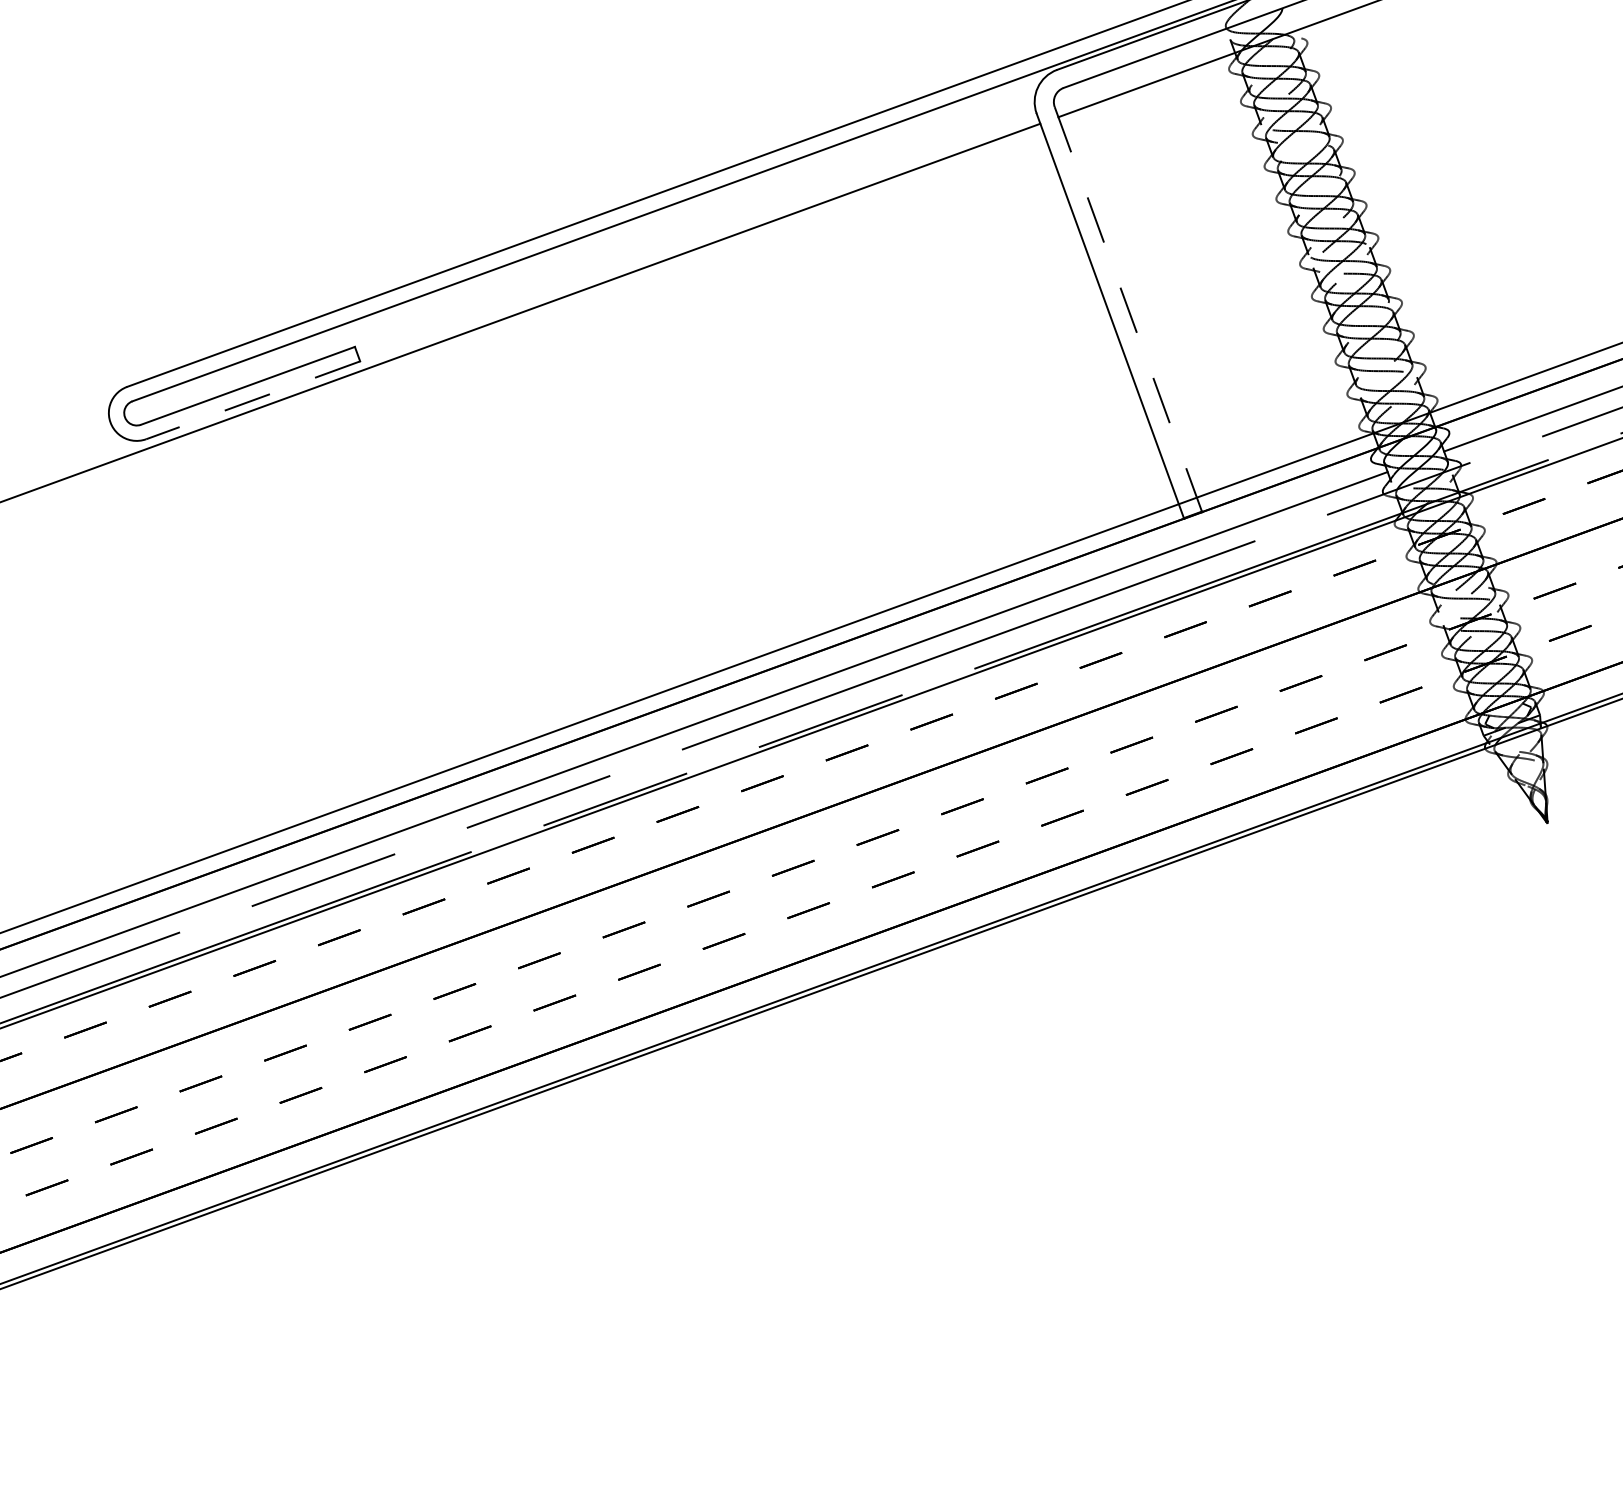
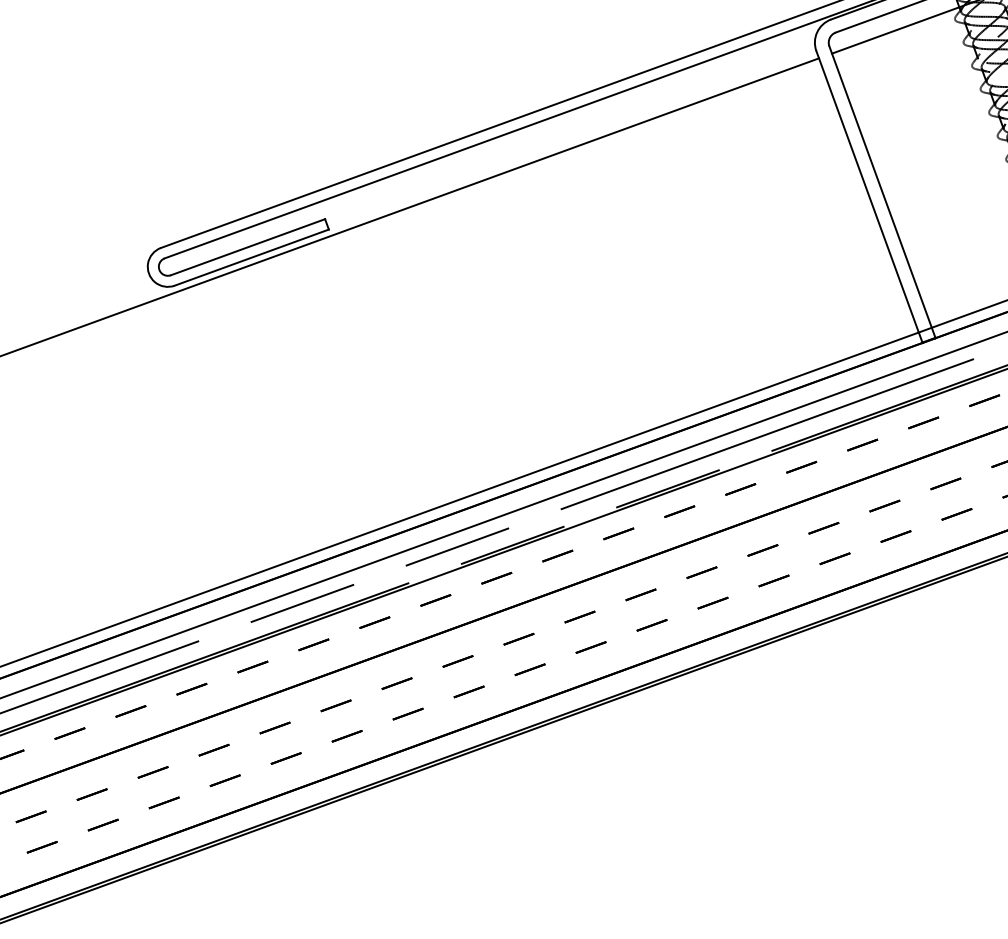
line: (1128, 309) -> (882, 192), dashed -> solid
line: (253, 400) -> (252, 257), dashed -> solid

